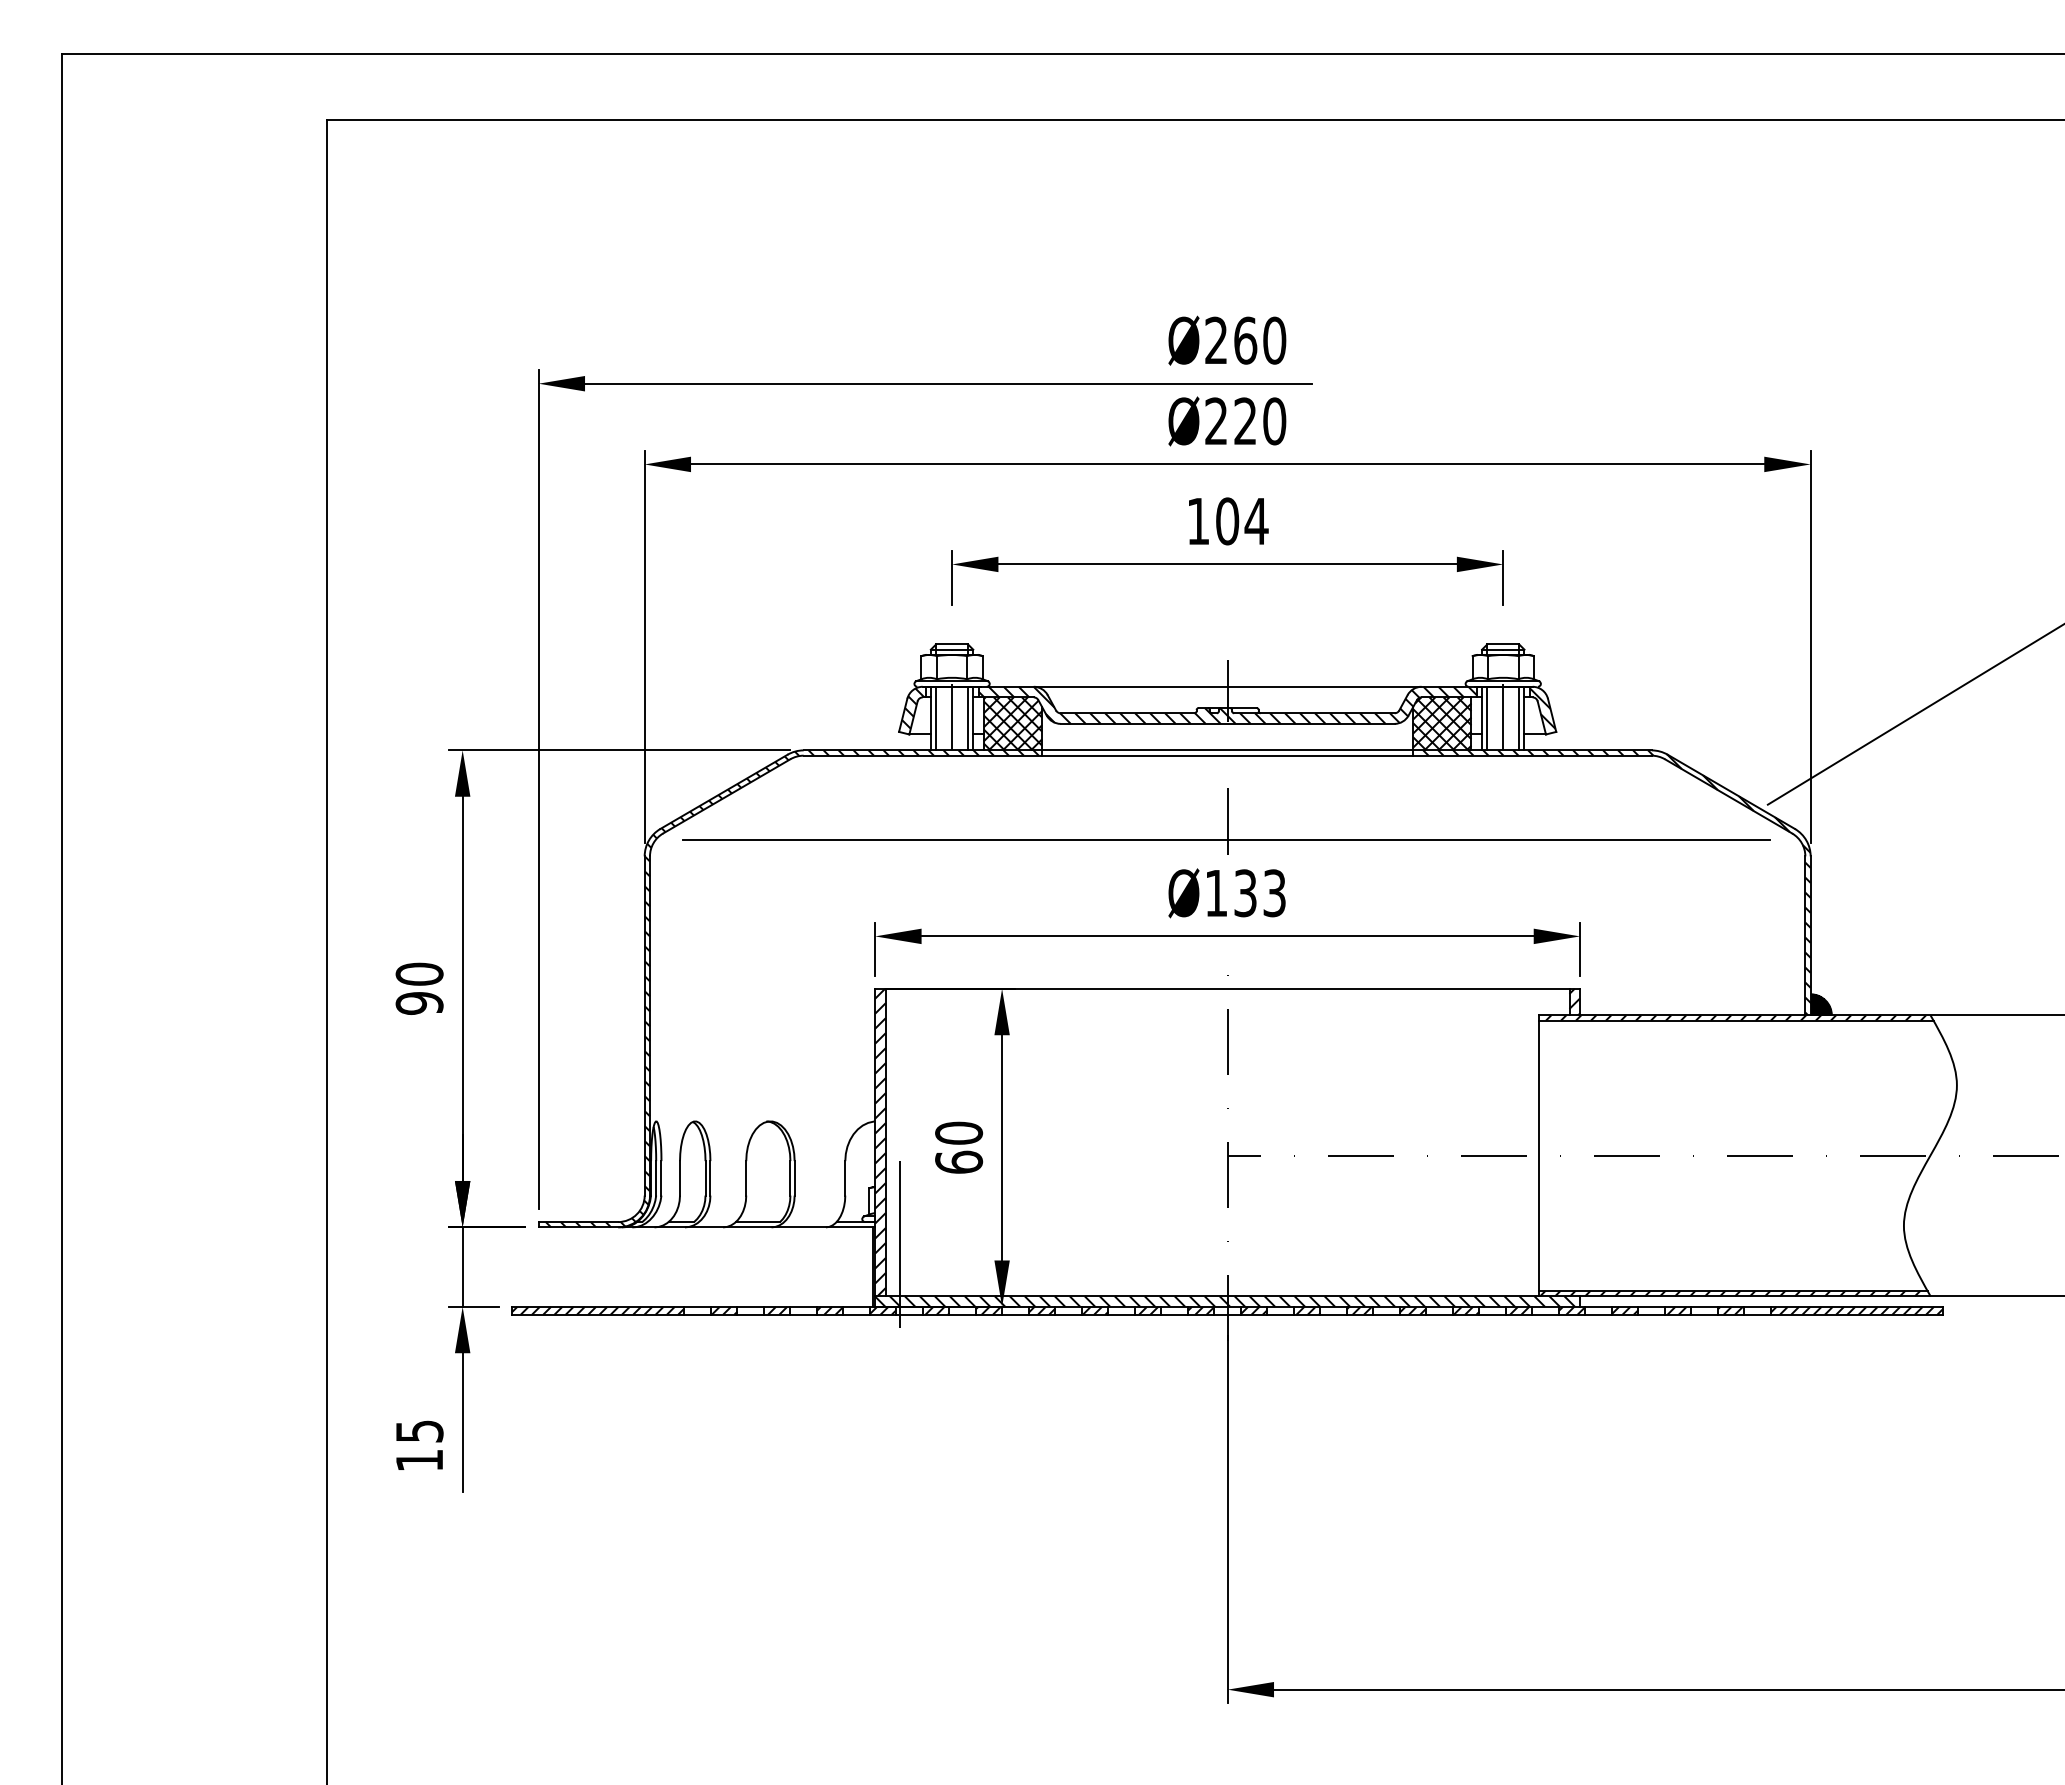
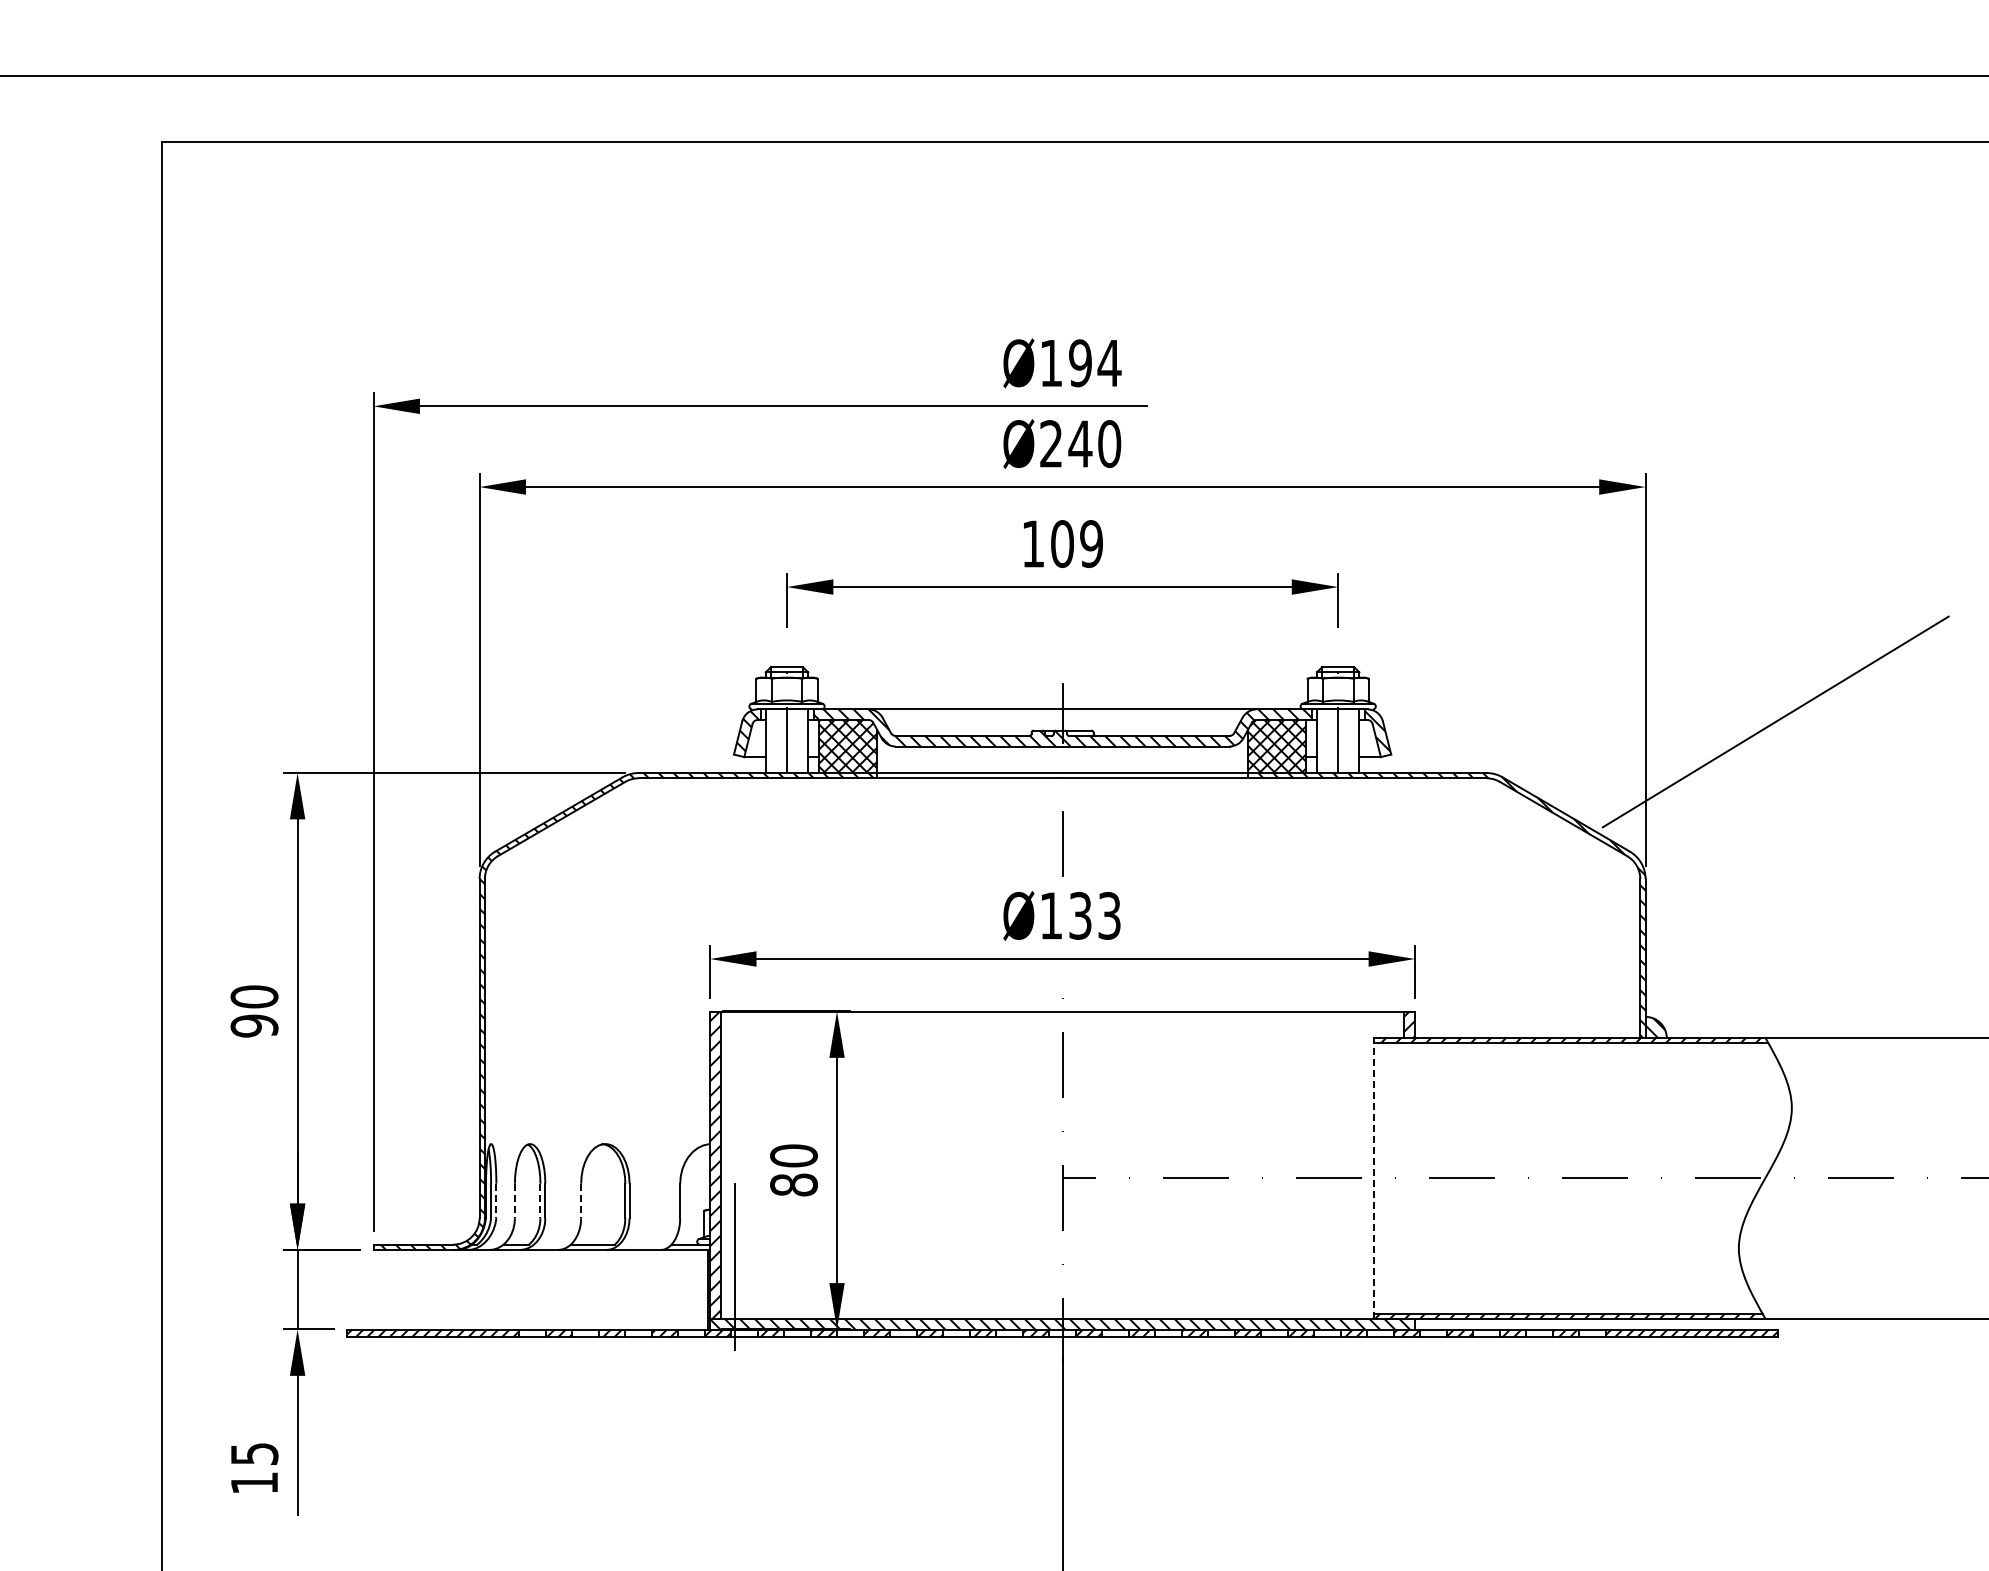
text: (1245, 340) -> (1080, 363), Ø260 -> Ø194
text: (1245, 420) -> (1080, 443), Ø220 -> Ø240
text: (1256, 521) -> (1091, 544), 104 -> 109
line: (936, 718) -> (771, 741), removed
line: (967, 718) -> (802, 741), removed
line: (1487, 718) -> (1322, 741), removed
line: (1519, 718) -> (1354, 741), removed
line: (1226, 840) -> (1061, 863), removed
hatch: (1820, 1004) -> (1655, 1027), removed
line: (1539, 1155) -> (1374, 1178), solid -> dashed
text: (958, 1161) -> (793, 1184), 60 -> 80
line: (661, 1178) -> (496, 1201), solid -> dashed
line: (680, 1178) -> (515, 1201), solid -> dashed
line: (705, 1178) -> (540, 1201), solid -> dashed
line: (746, 1178) -> (581, 1201), solid -> dashed

